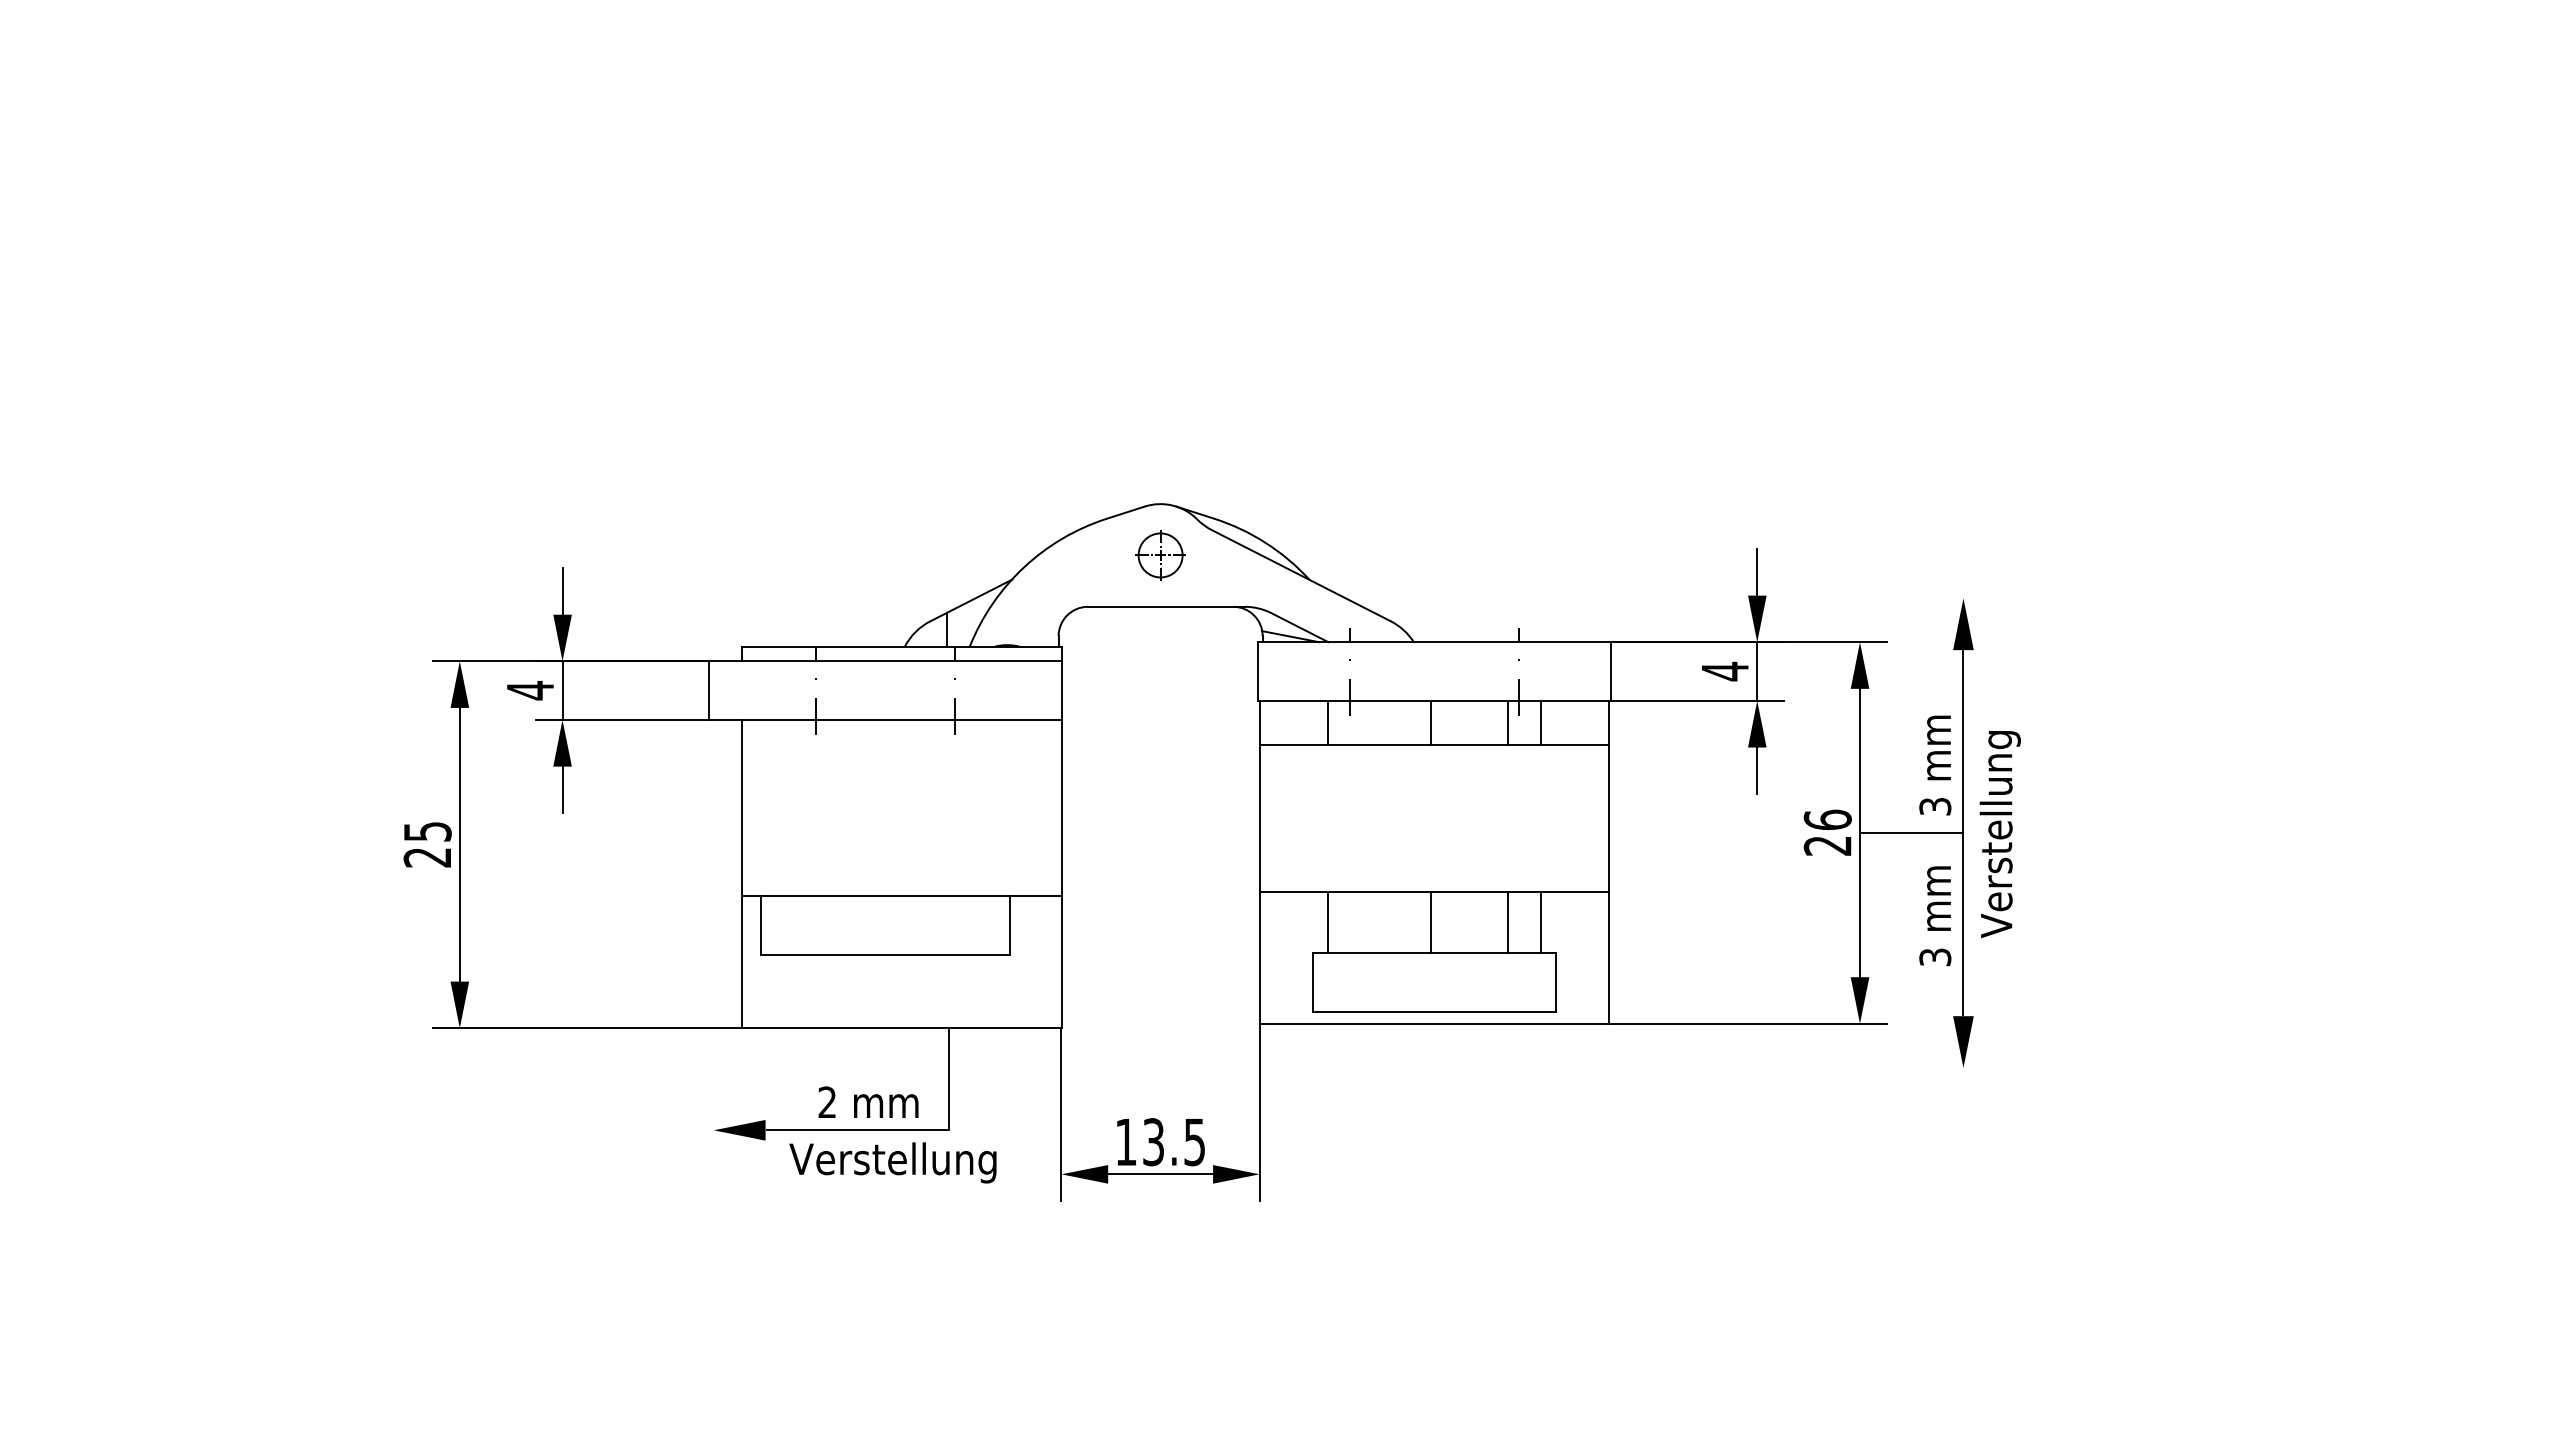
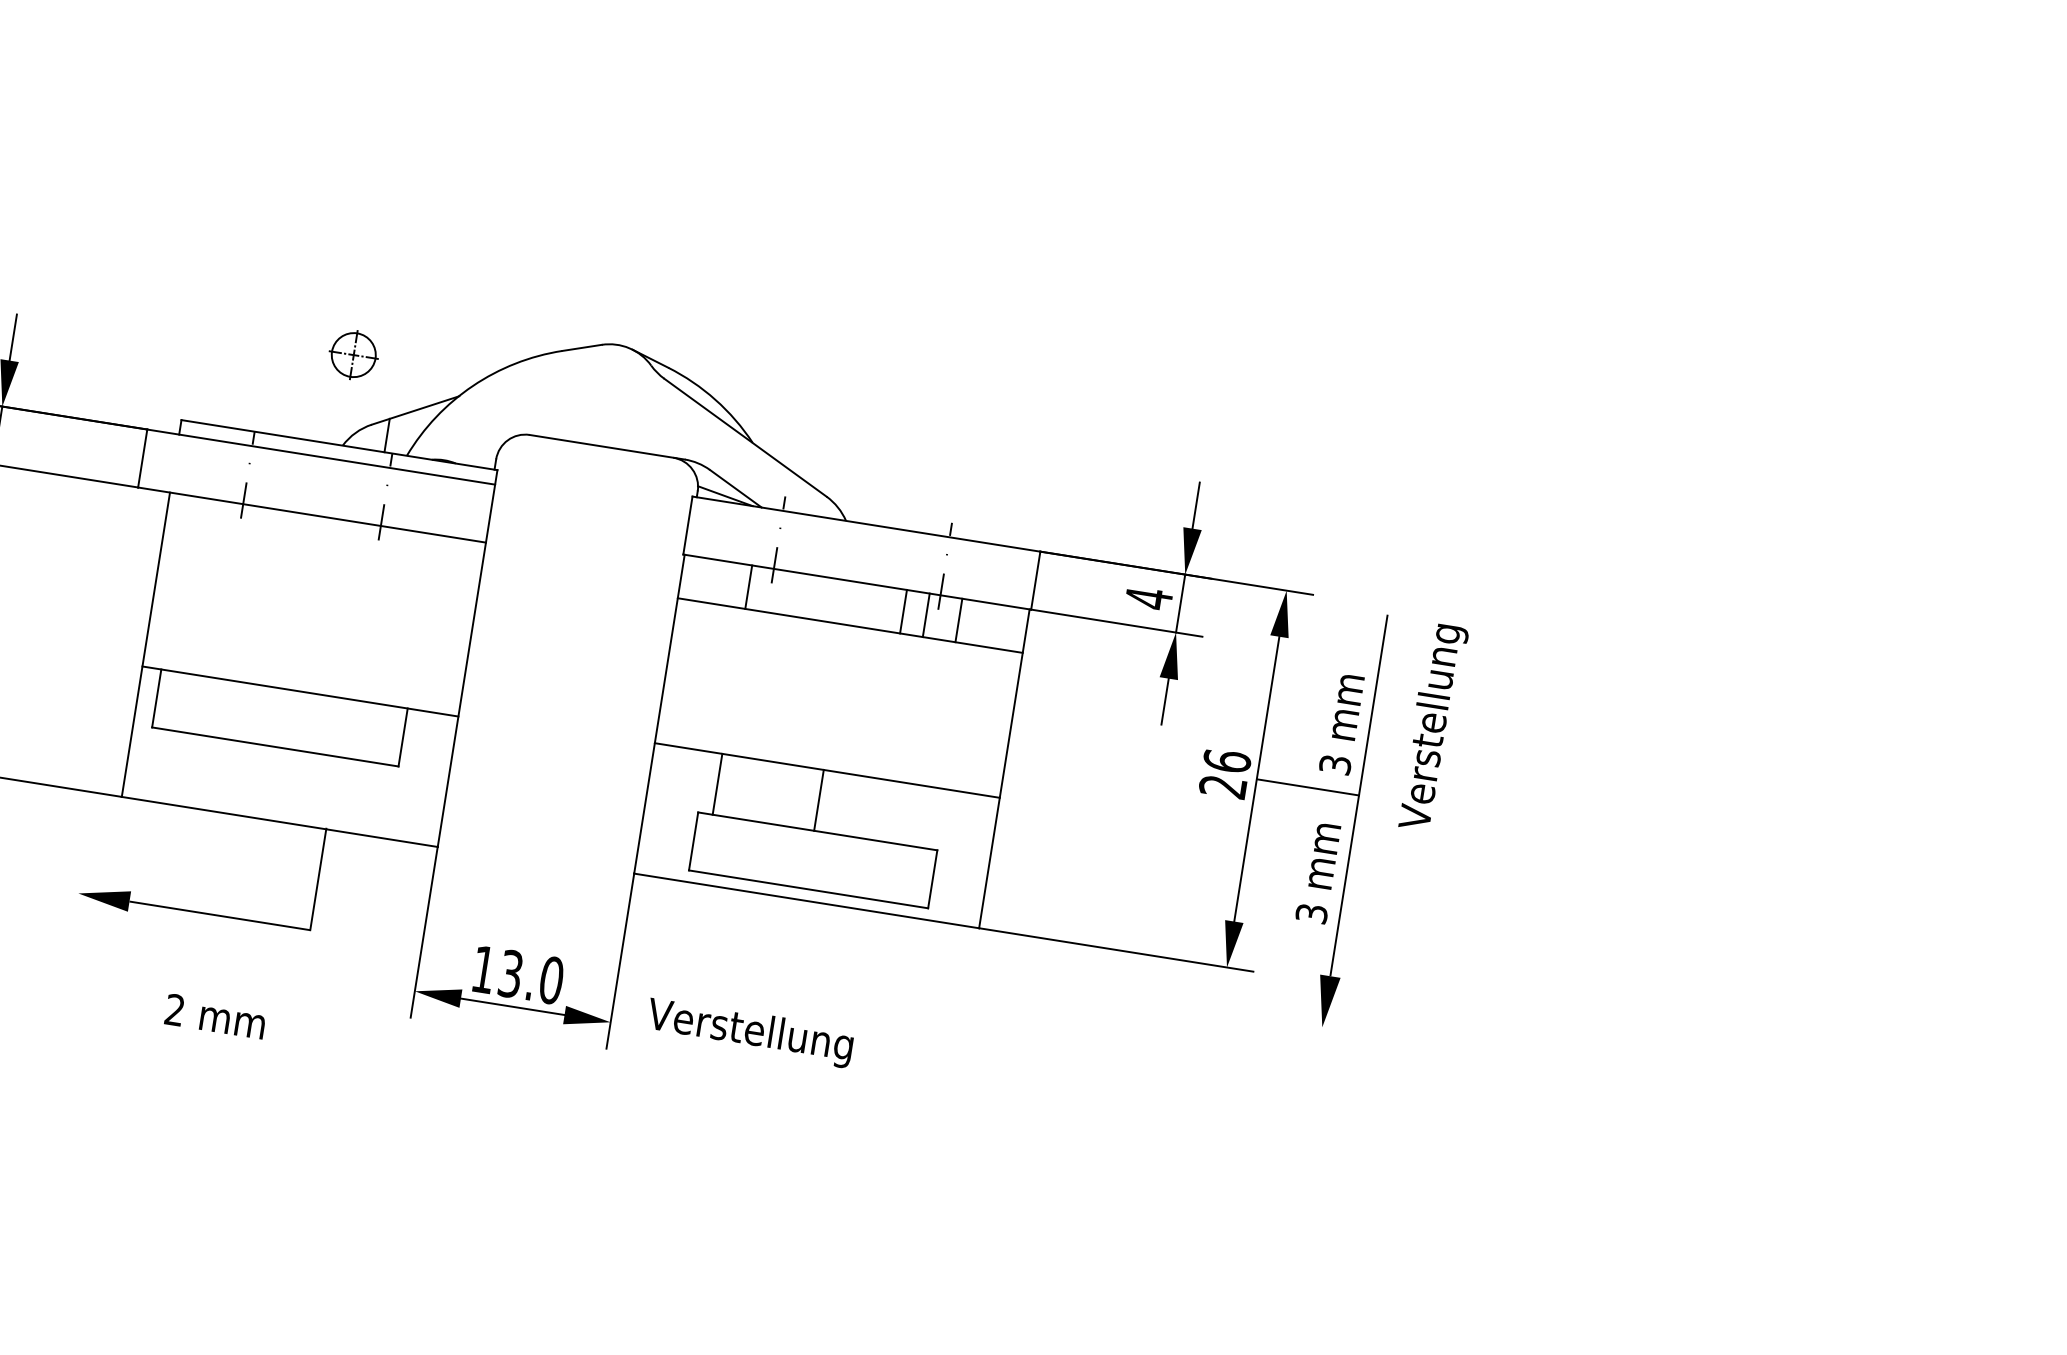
part: (1160, 555) -> (353, 355), moved
fill: (1963, 624) -> (1391, 589), removed
line: (1430, 722) -> (903, 611), moved
text: (1999, 834) -> (1432, 727), moved
line: (1507, 922) -> (894, 812), removed
line: (1540, 922) -> (927, 817), removed
text: (868, 1101) -> (215, 1015), moved
text: (1194, 1142) -> (551, 980), 13.5 -> 13.0
text: (892, 1162) -> (749, 1032), moved

